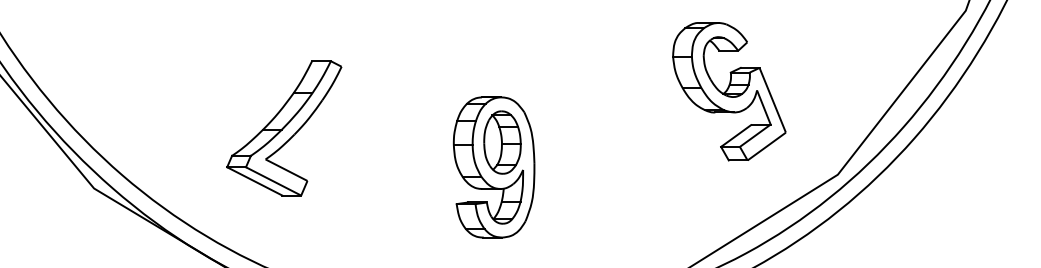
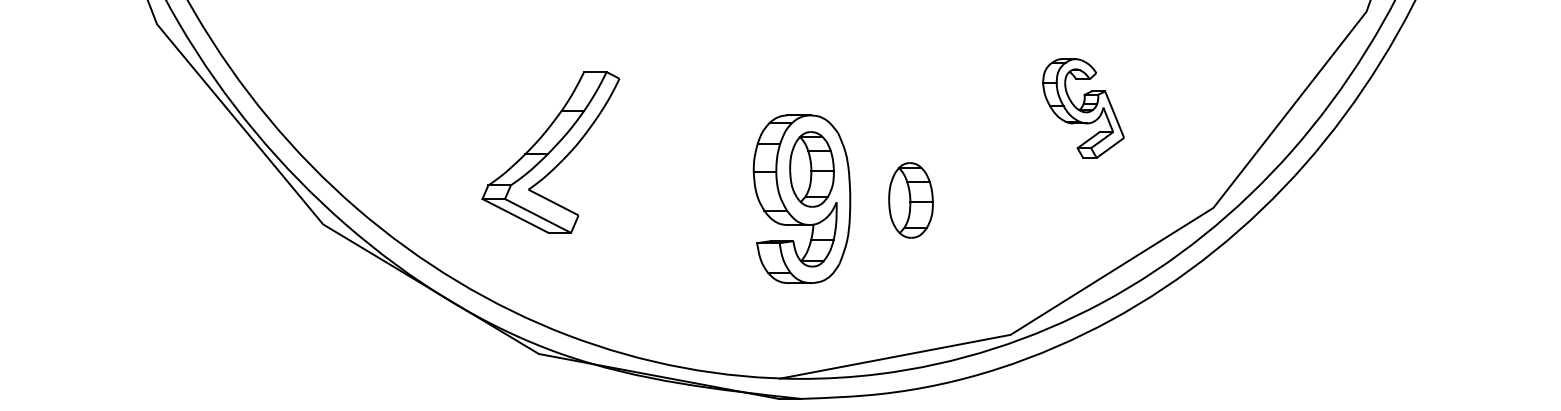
part: (729, 91) -> (1083, 108), size x0.6
part: (584, 168) -> (910, 200), added

